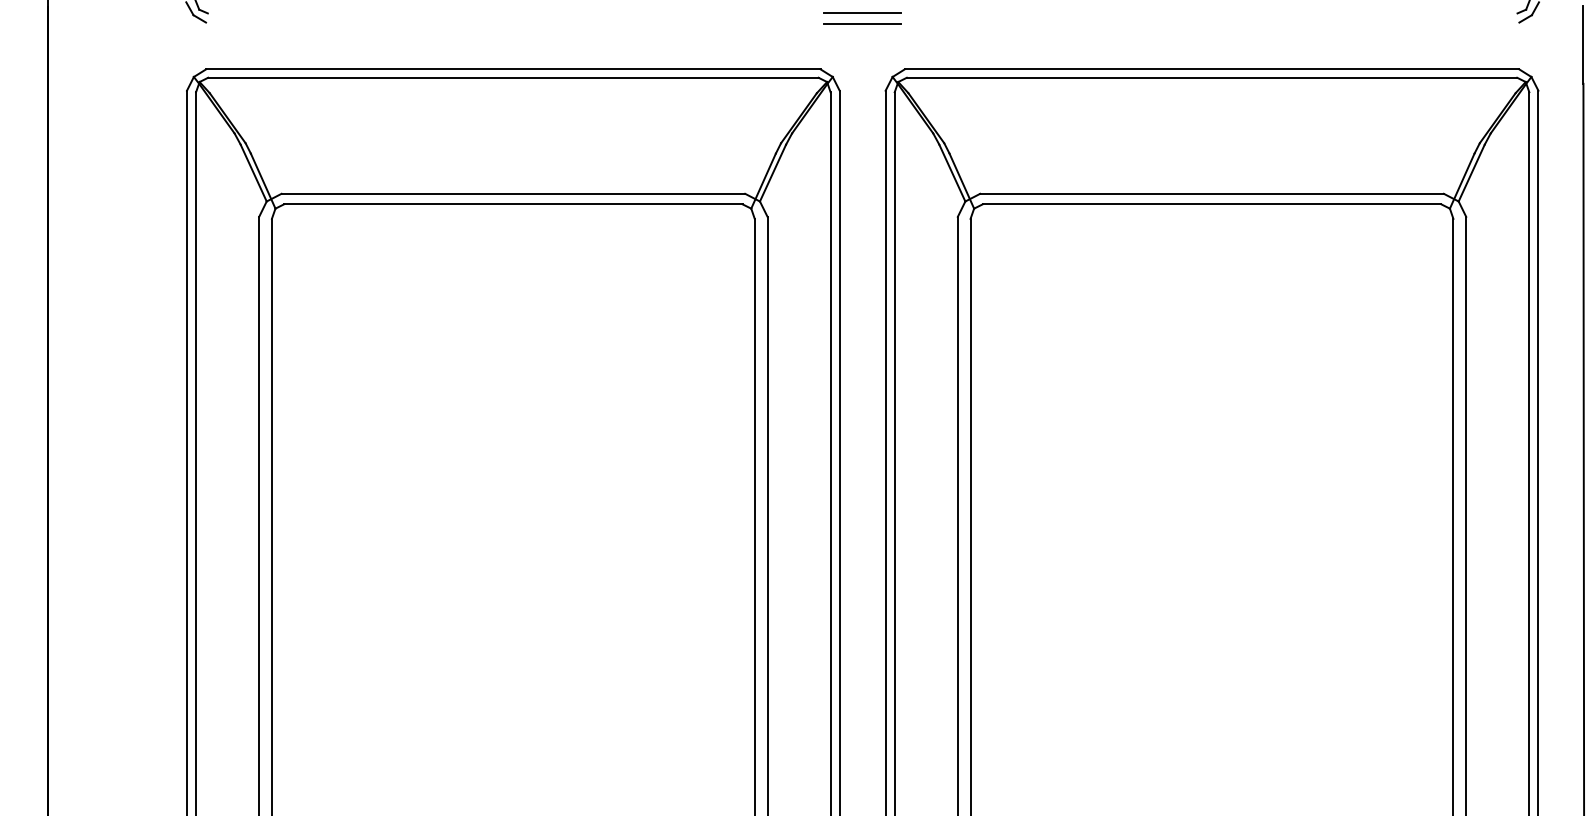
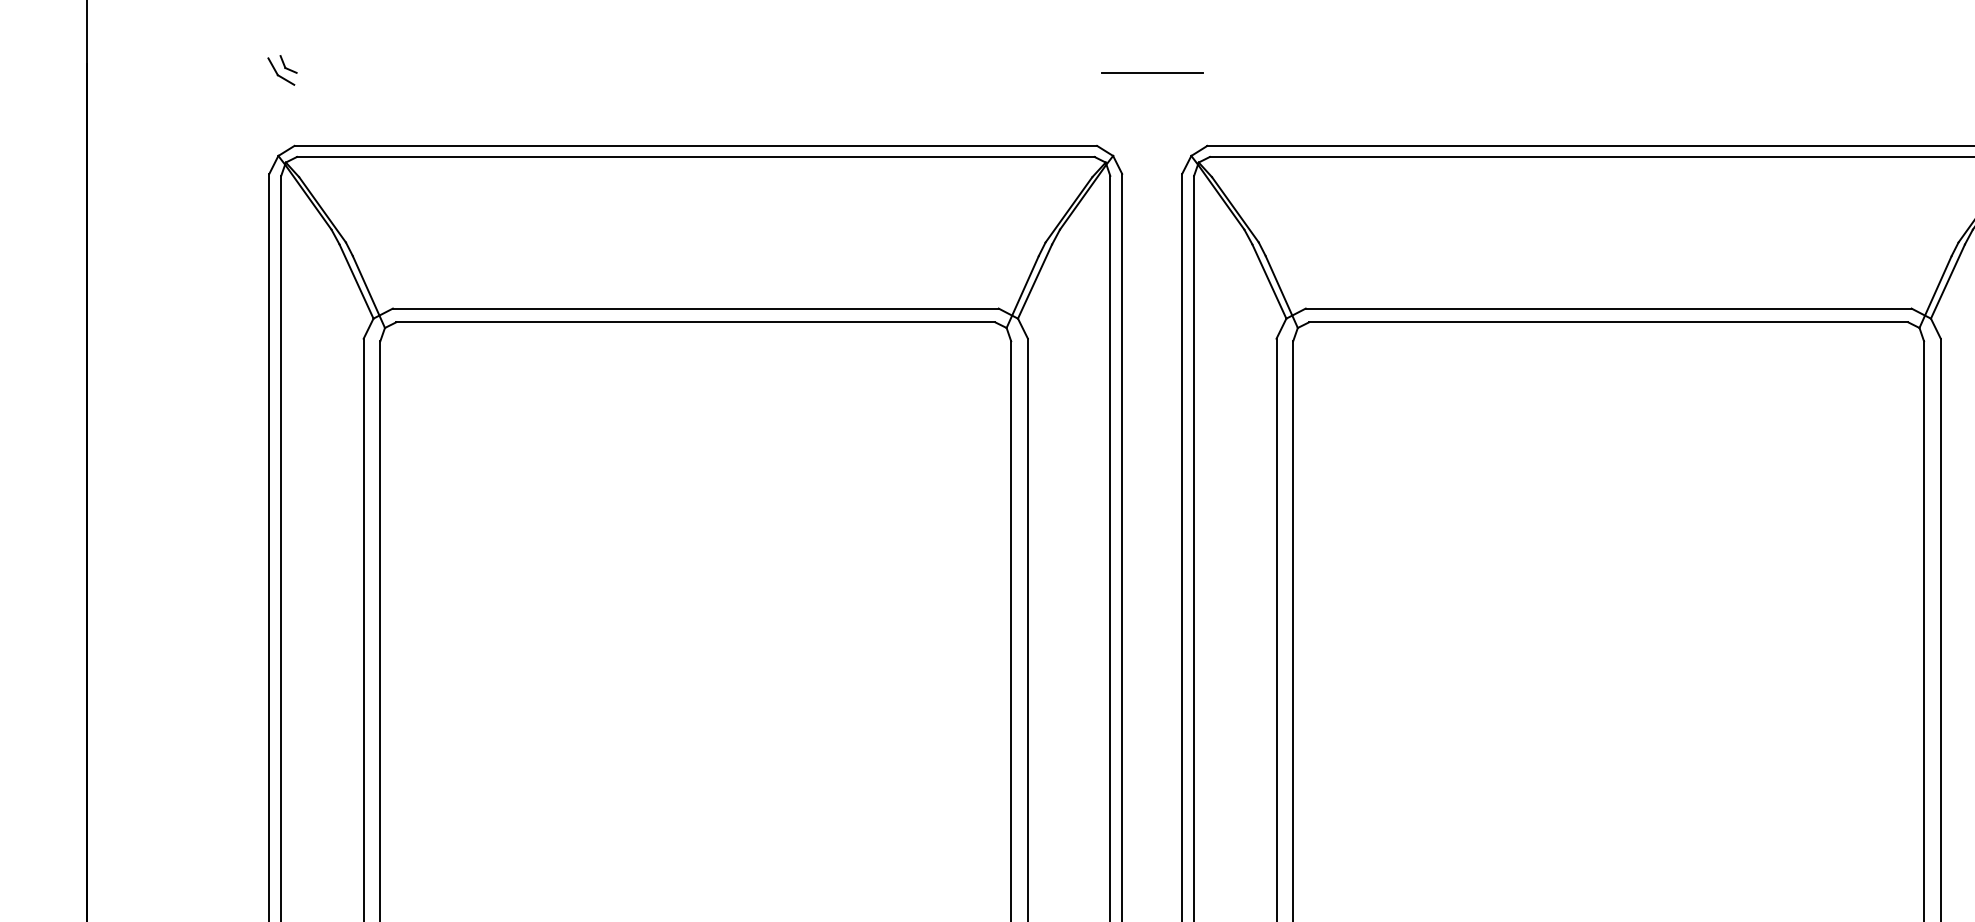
line: (862, 23) -> (1151, 86), removed

